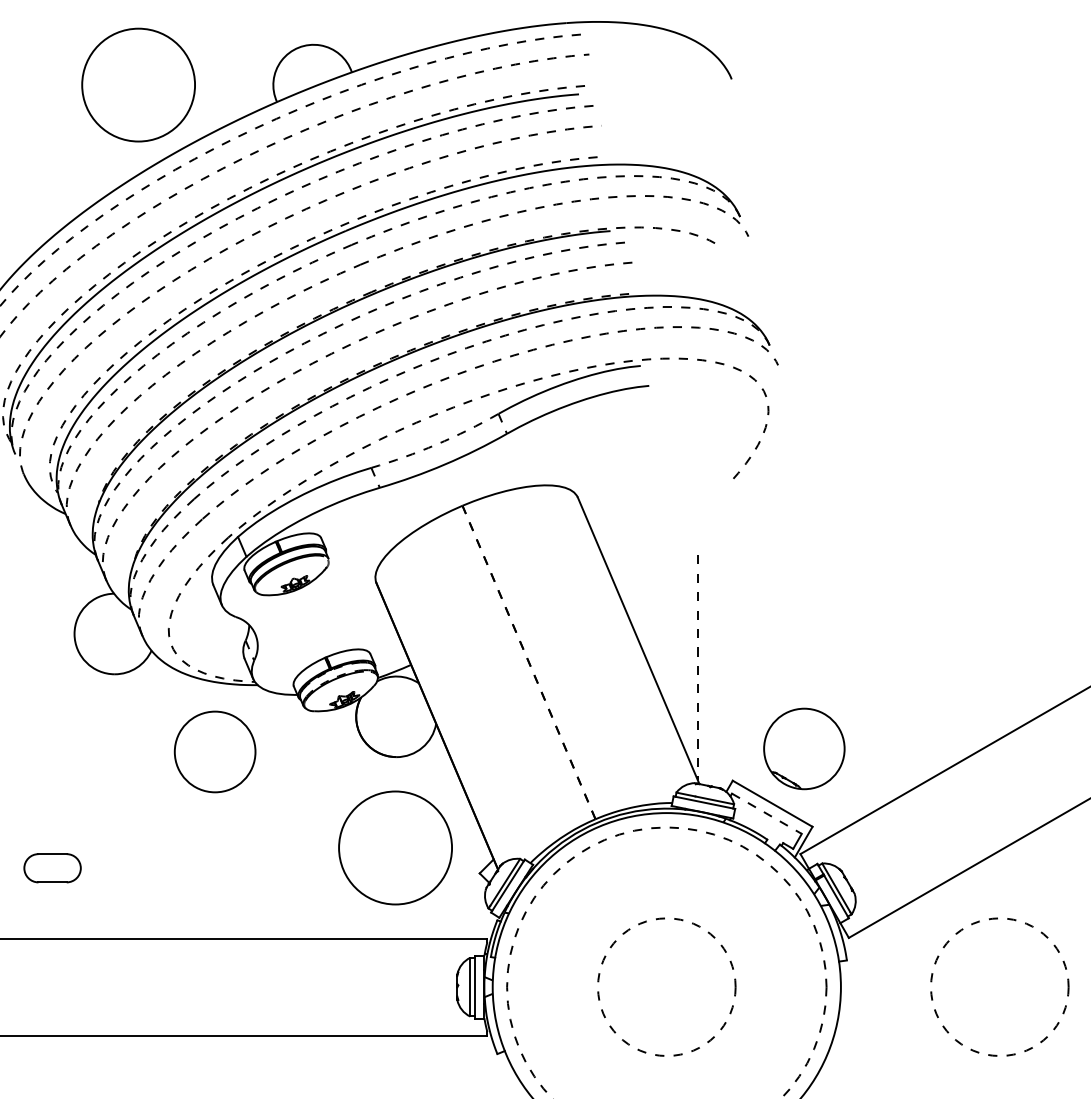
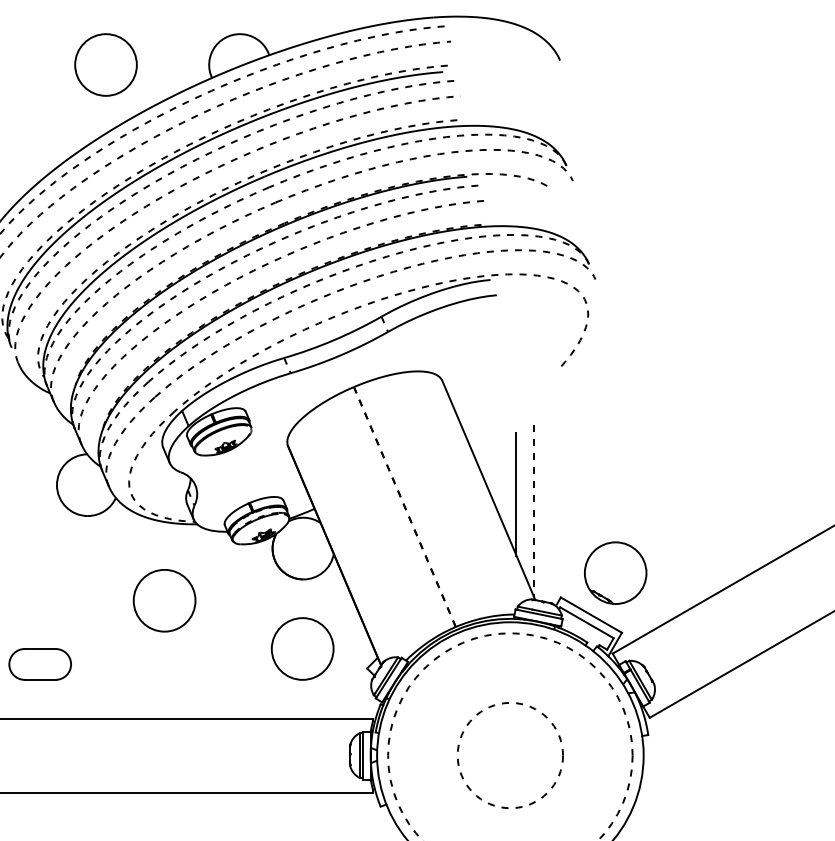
circle: (138, 84) -> (105, 64), size x0.71
arc: (436, 444) -> (334, 340), dashed -> solid
line: (674, 645) -> (516, 493), added
circle: (214, 751) -> (164, 600), moved
line: (767, 814) -> (587, 623), dashed -> solid
circle: (395, 847) -> (302, 648), size x0.71
part: (52, 868) -> (40, 664), size x1.43
circle: (999, 986) -> (765, 755), removed

